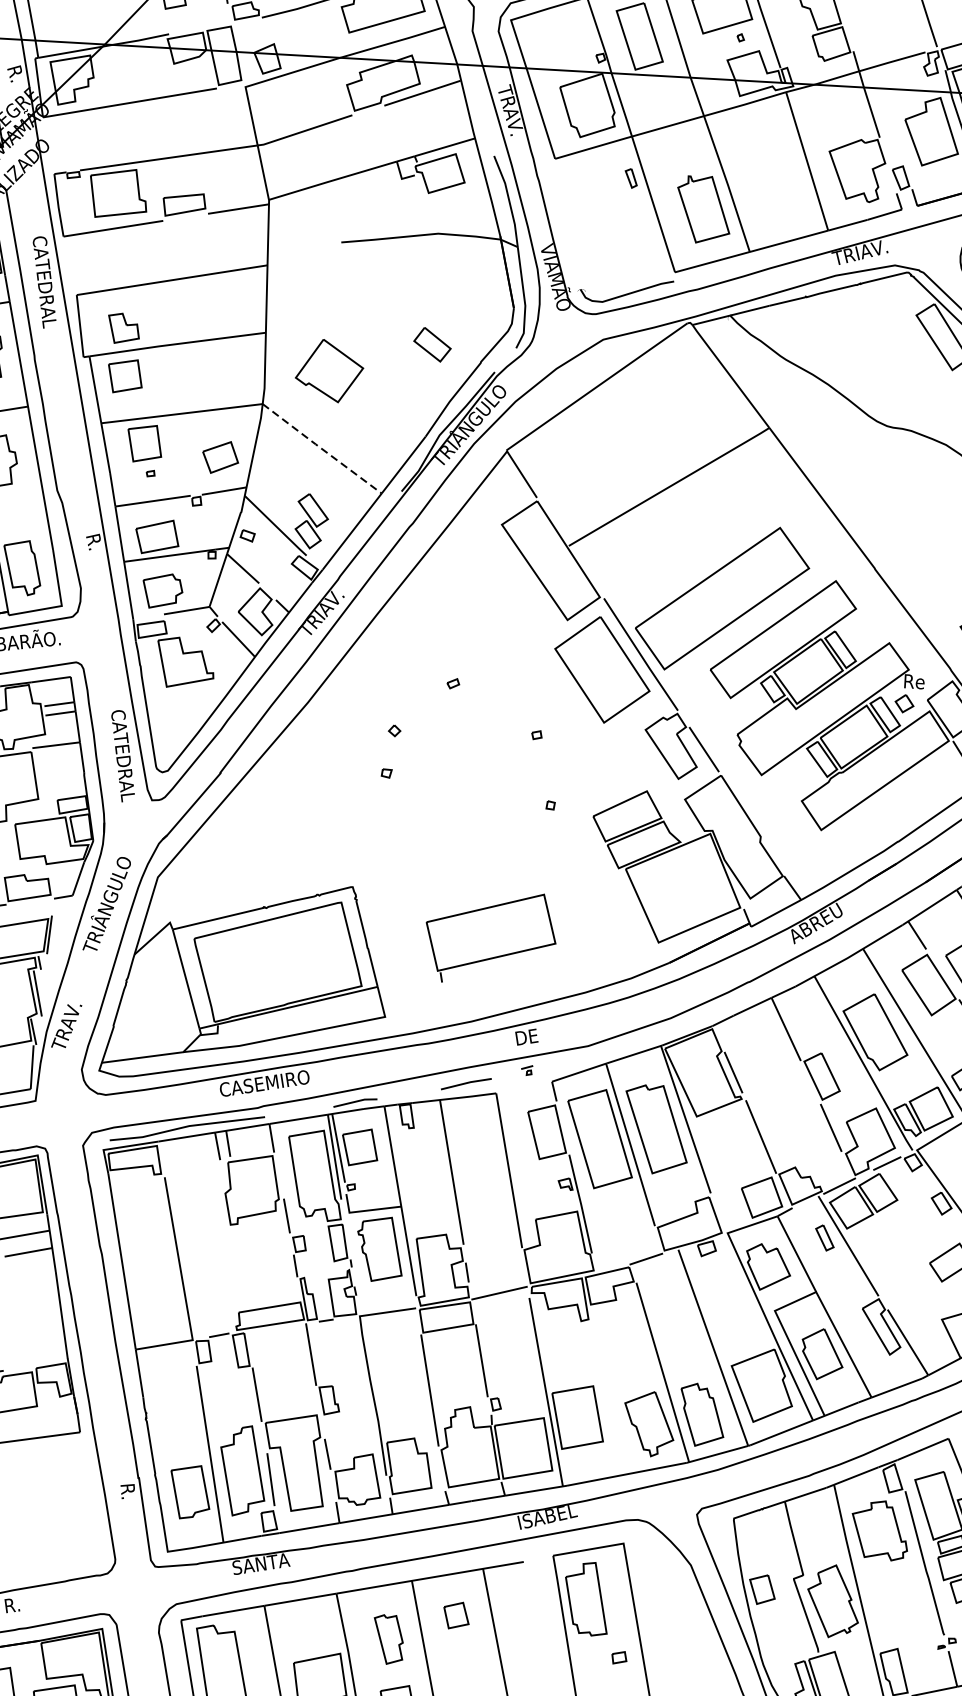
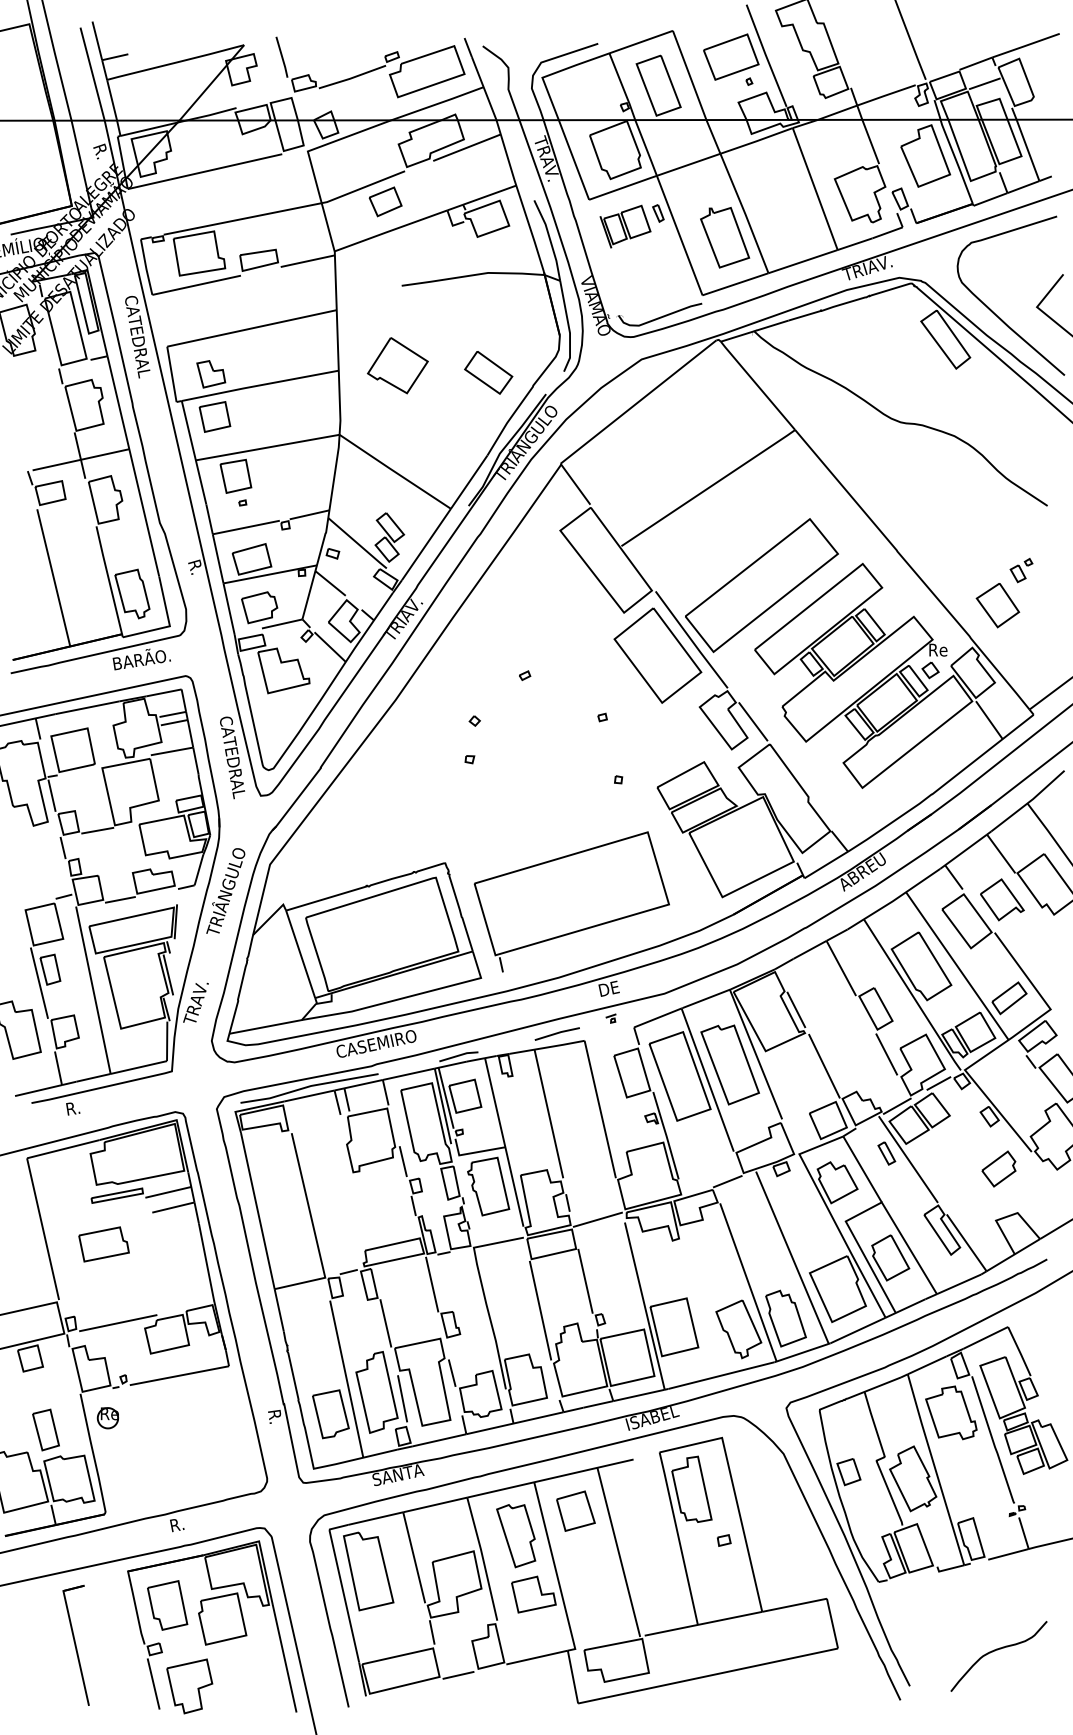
part: (593, 190) -> (625, 226), added
part: (432, 344) -> (488, 372), size x1.43
part: (329, 370) -> (397, 365), moved
line: (322, 449) -> (395, 472), dashed -> solid
part: (220, 457) -> (385, 201), moved
part: (490, 937) -> (571, 901), size x1.67
part: (455, 1614) -> (575, 1510), size x1.67
part: (388, 1640) -> (516, 1536), size x1.43

